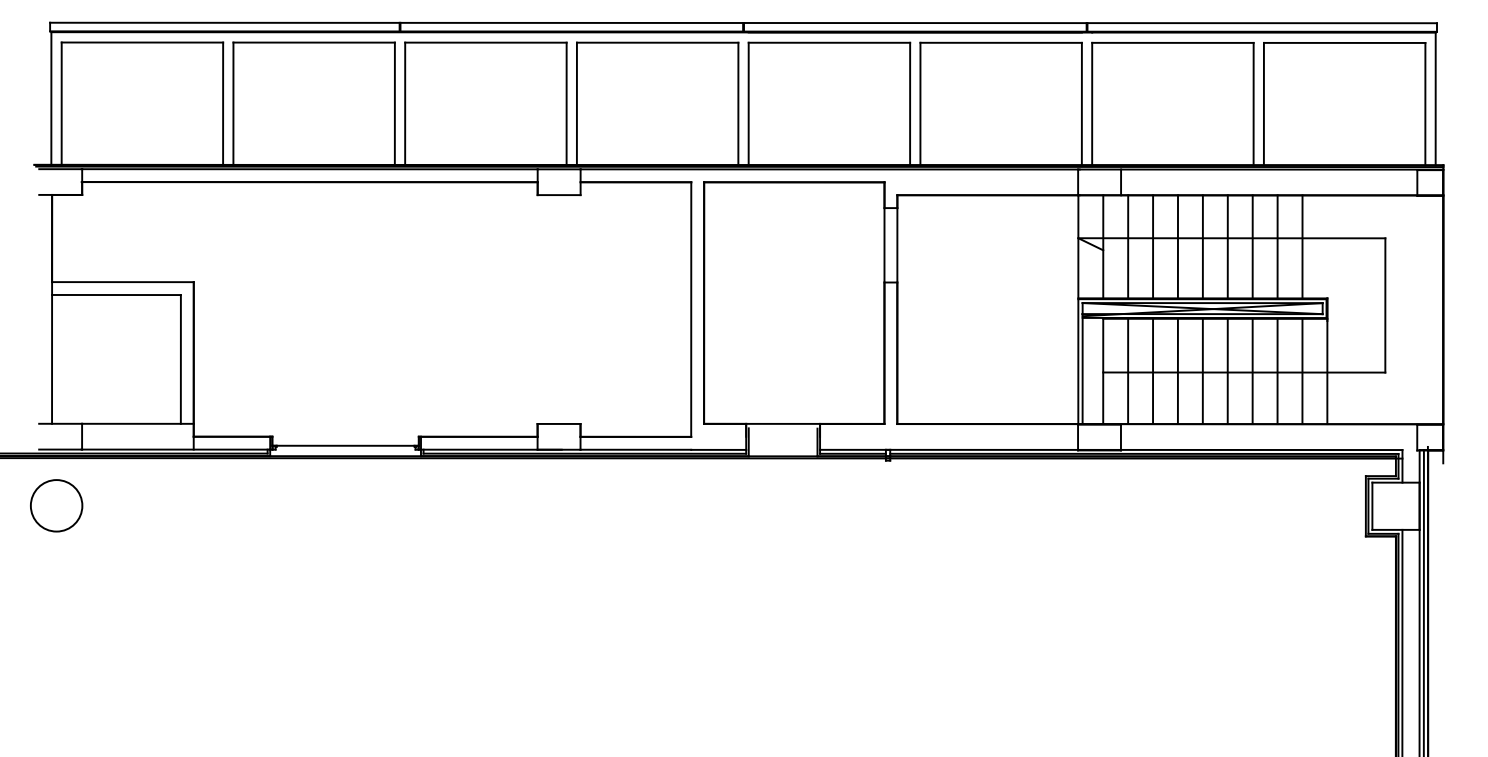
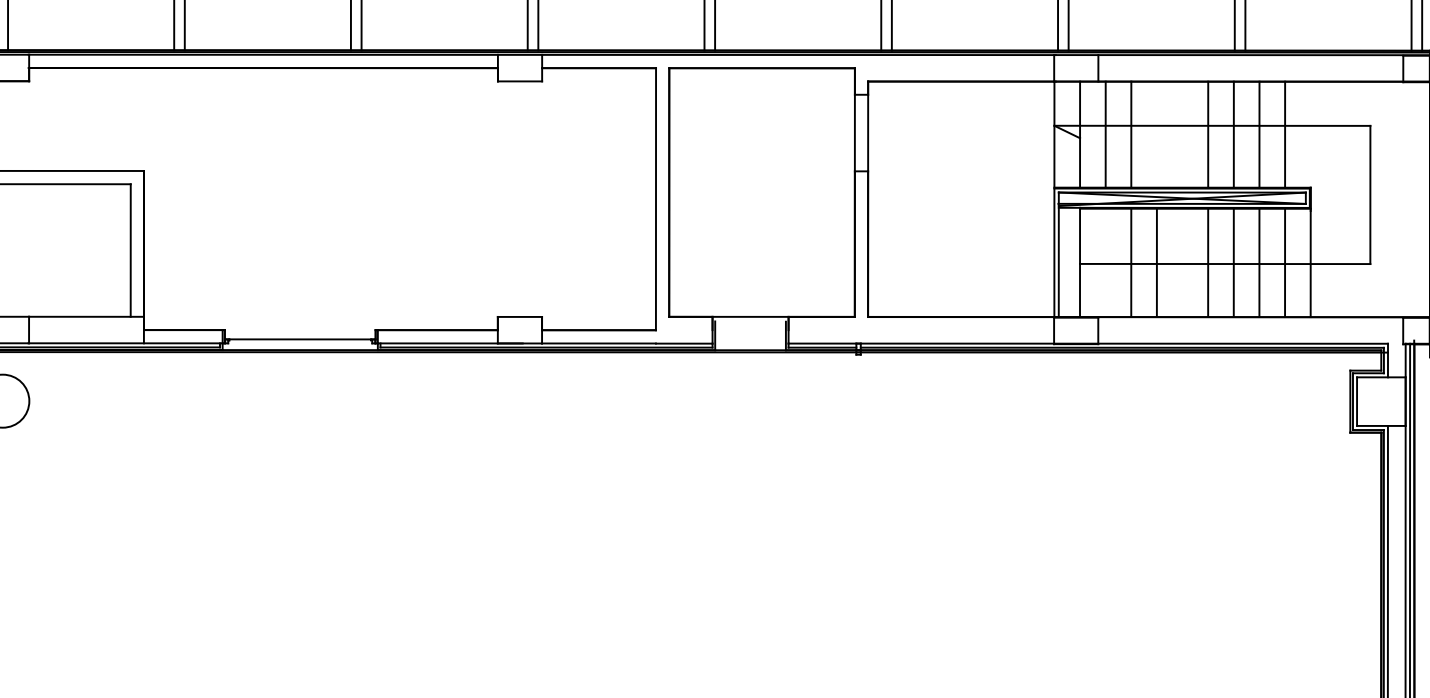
line: (1177, 246) -> (1156, 134), removed
line: (1202, 246) -> (1182, 134), removed
line: (1128, 371) -> (1106, 262), removed
line: (1202, 371) -> (1182, 262), removed

